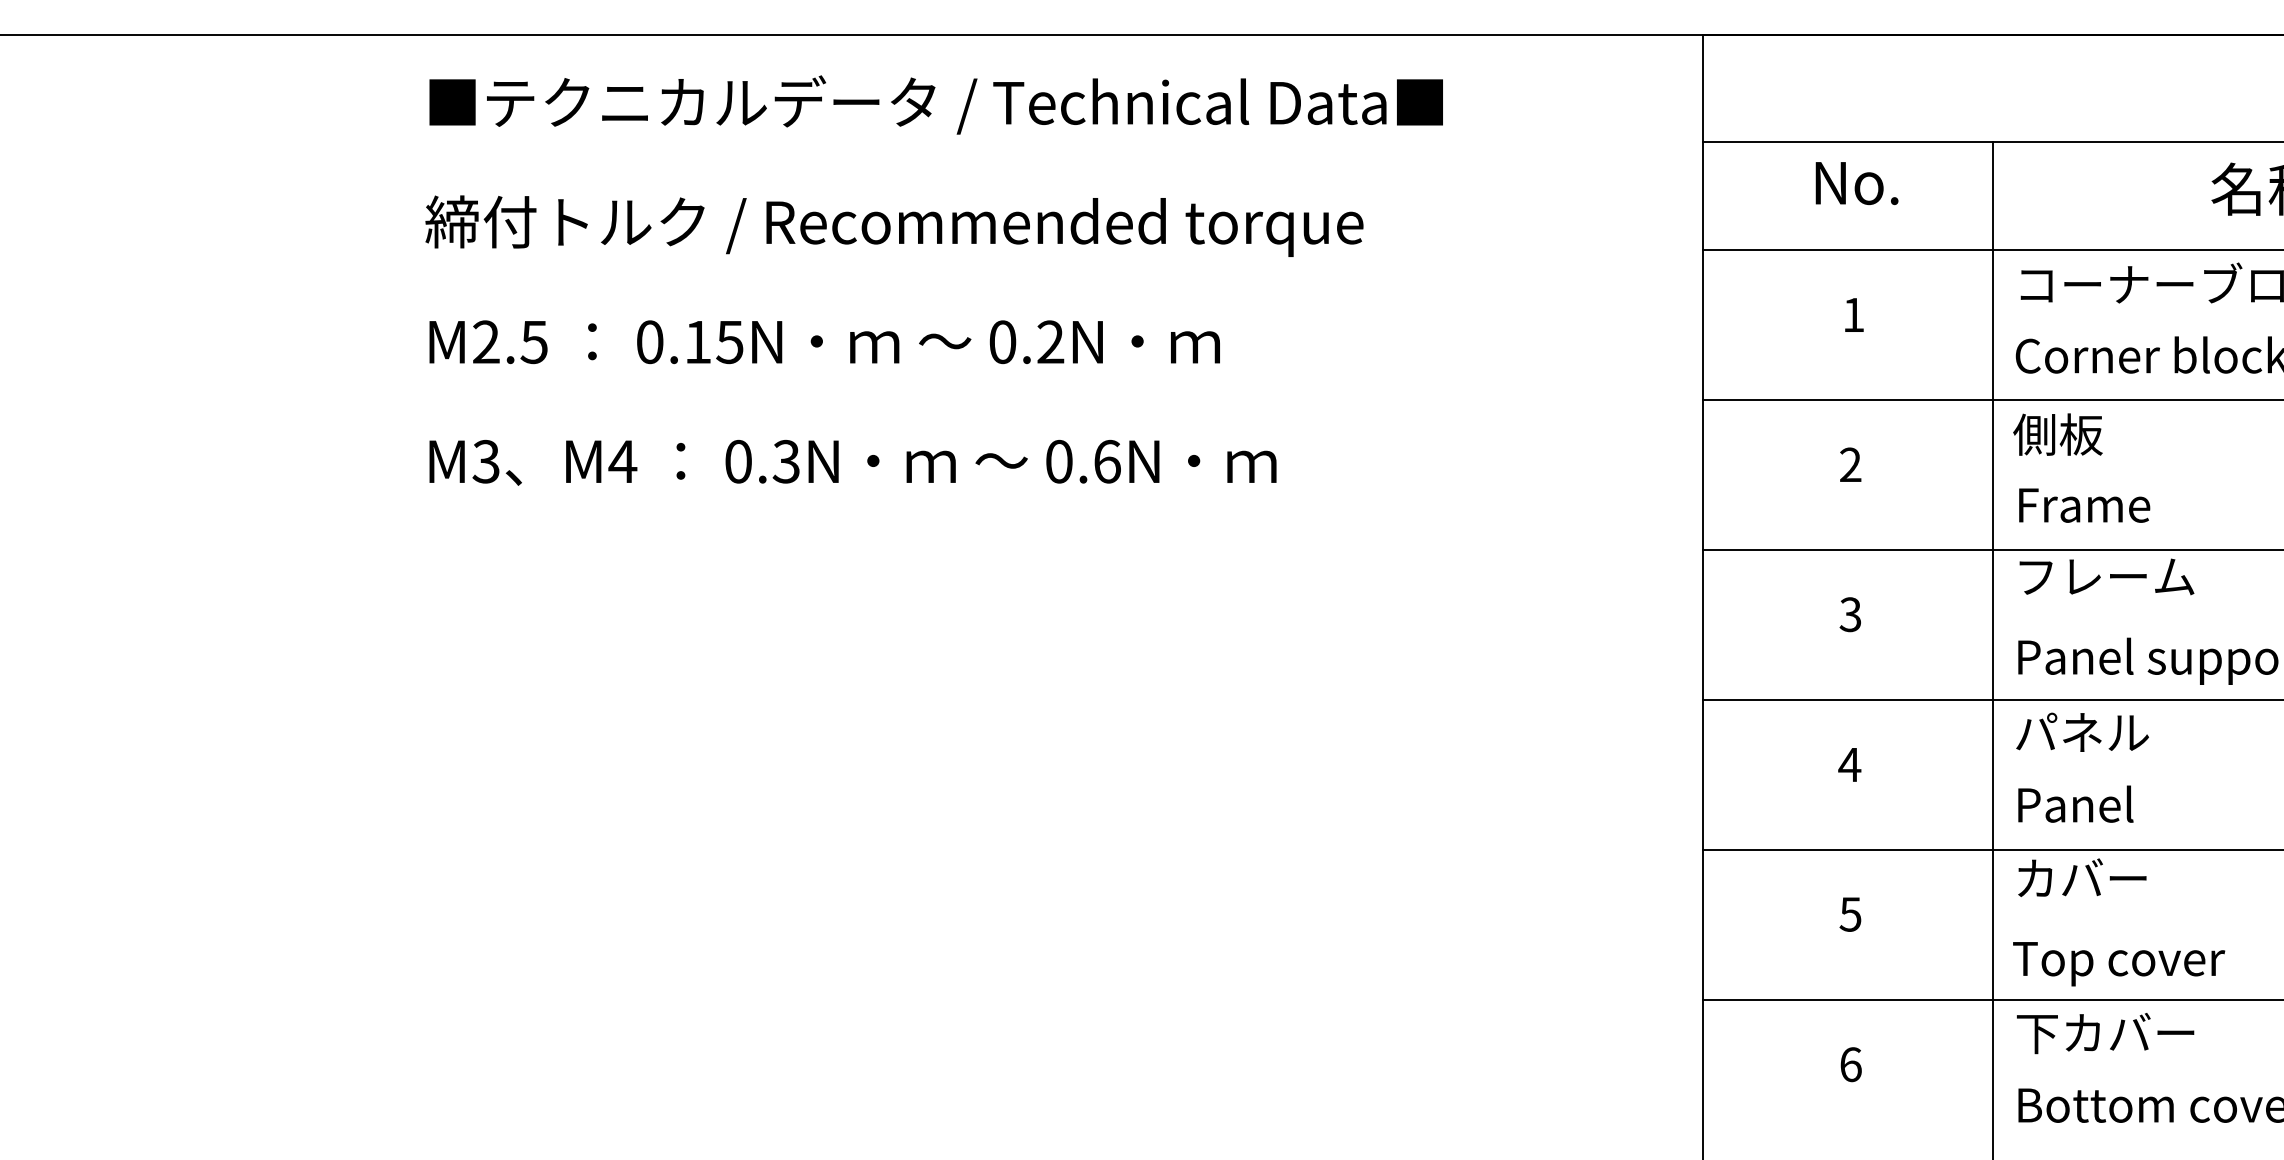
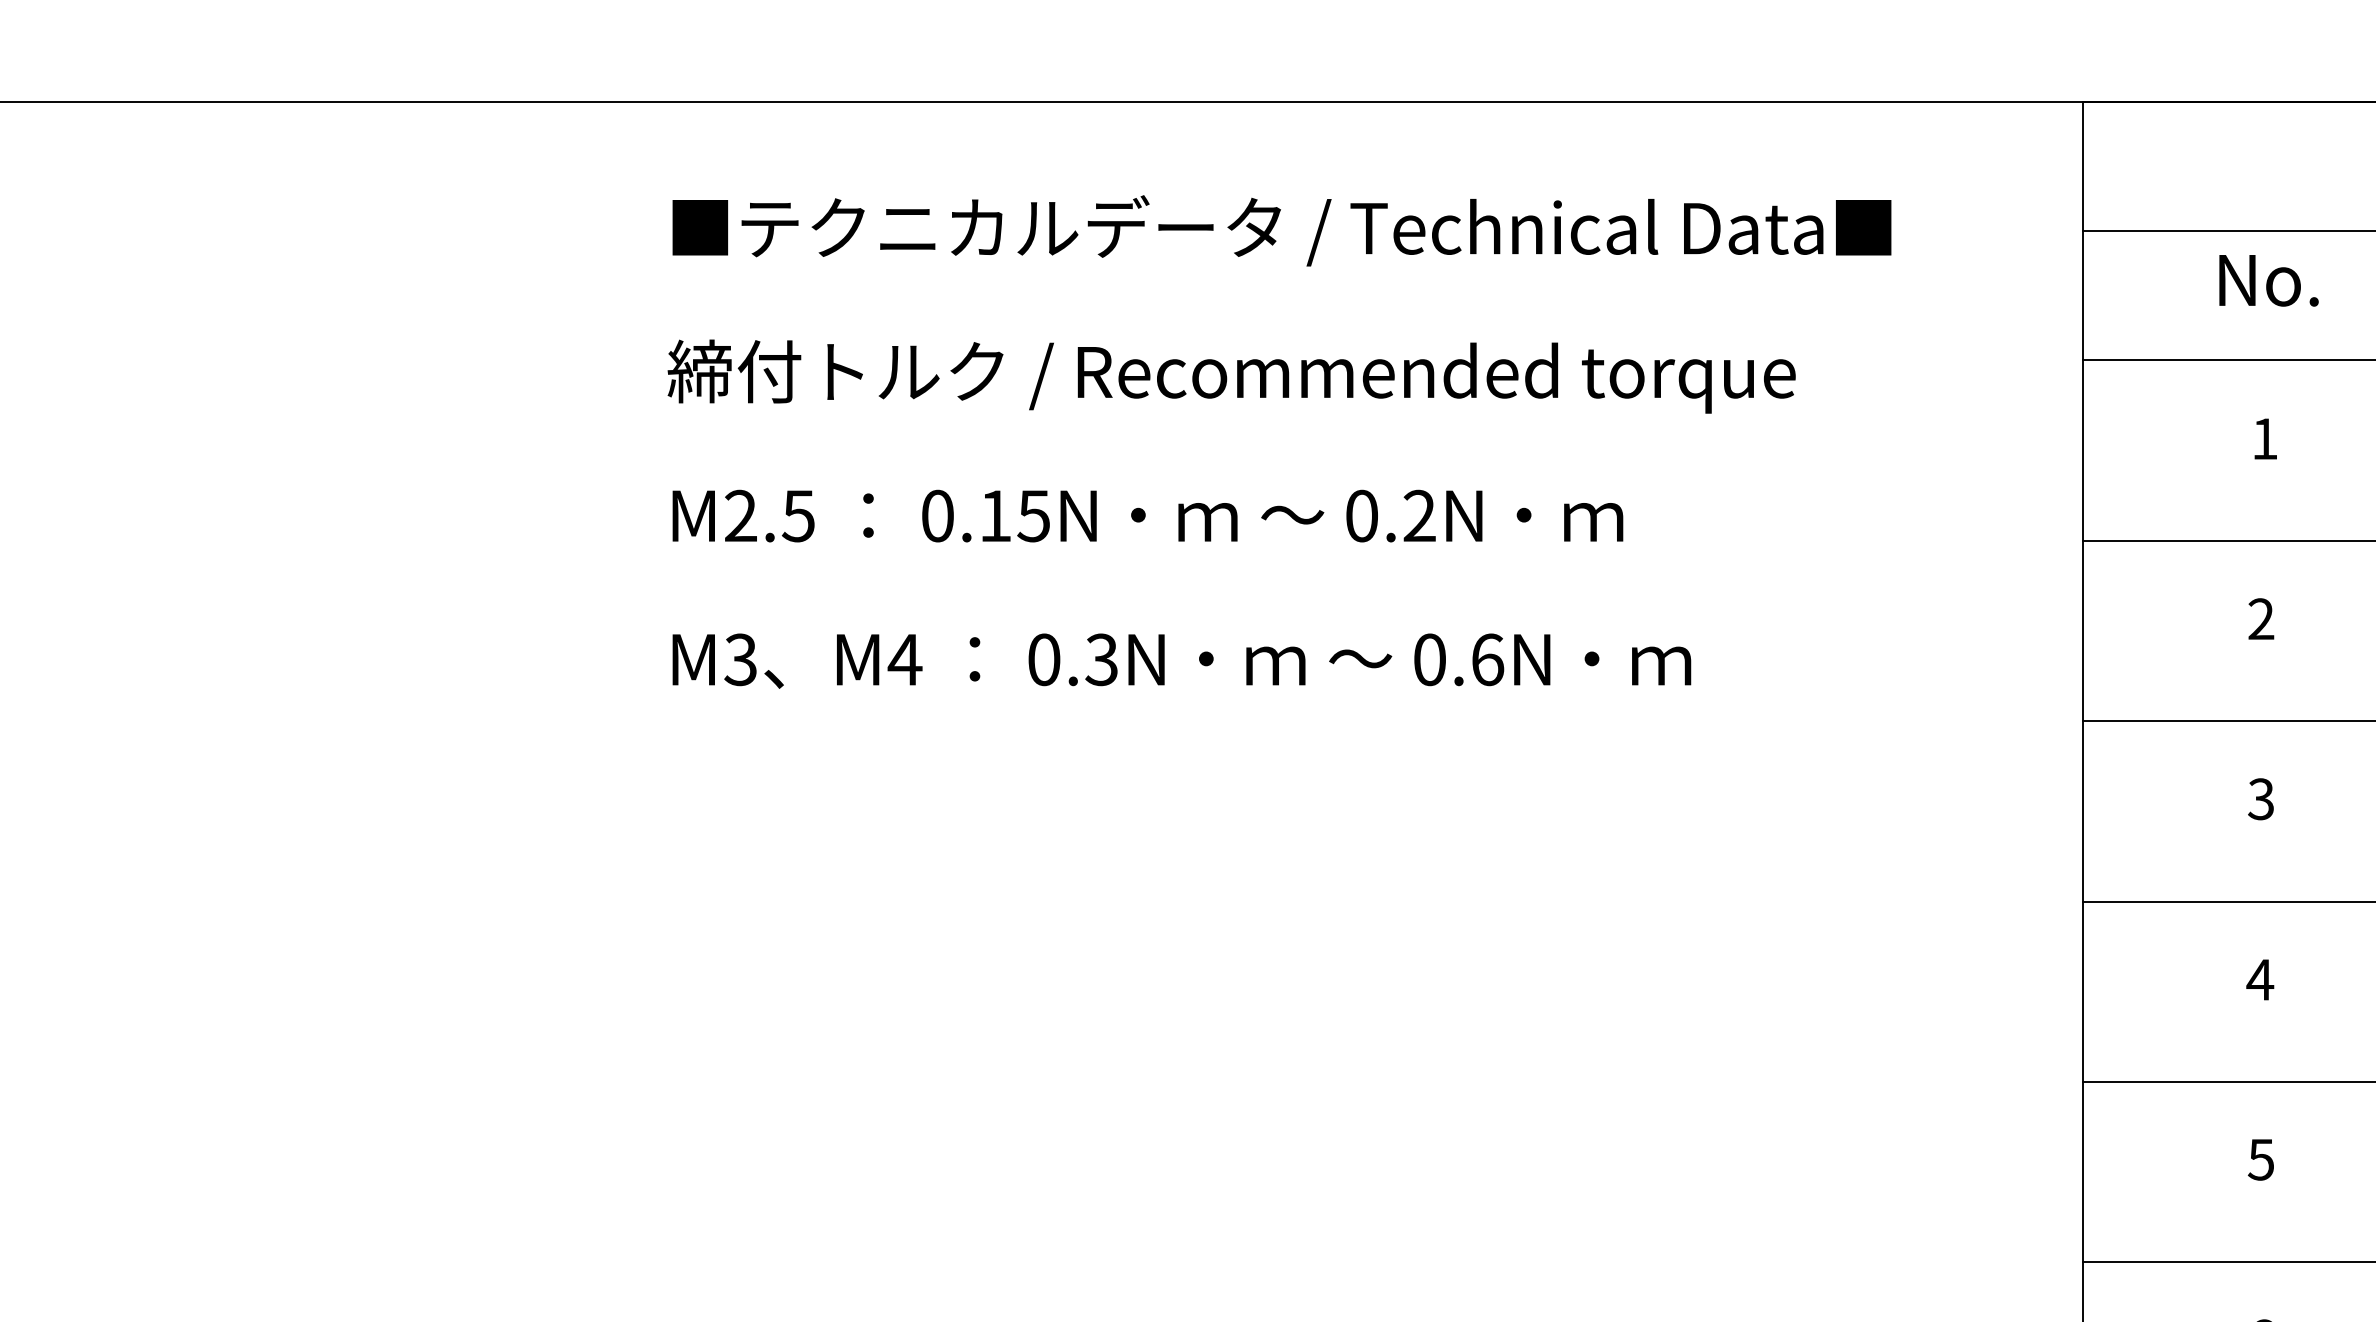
text: (933, 280) -> (1278, 441), moved

